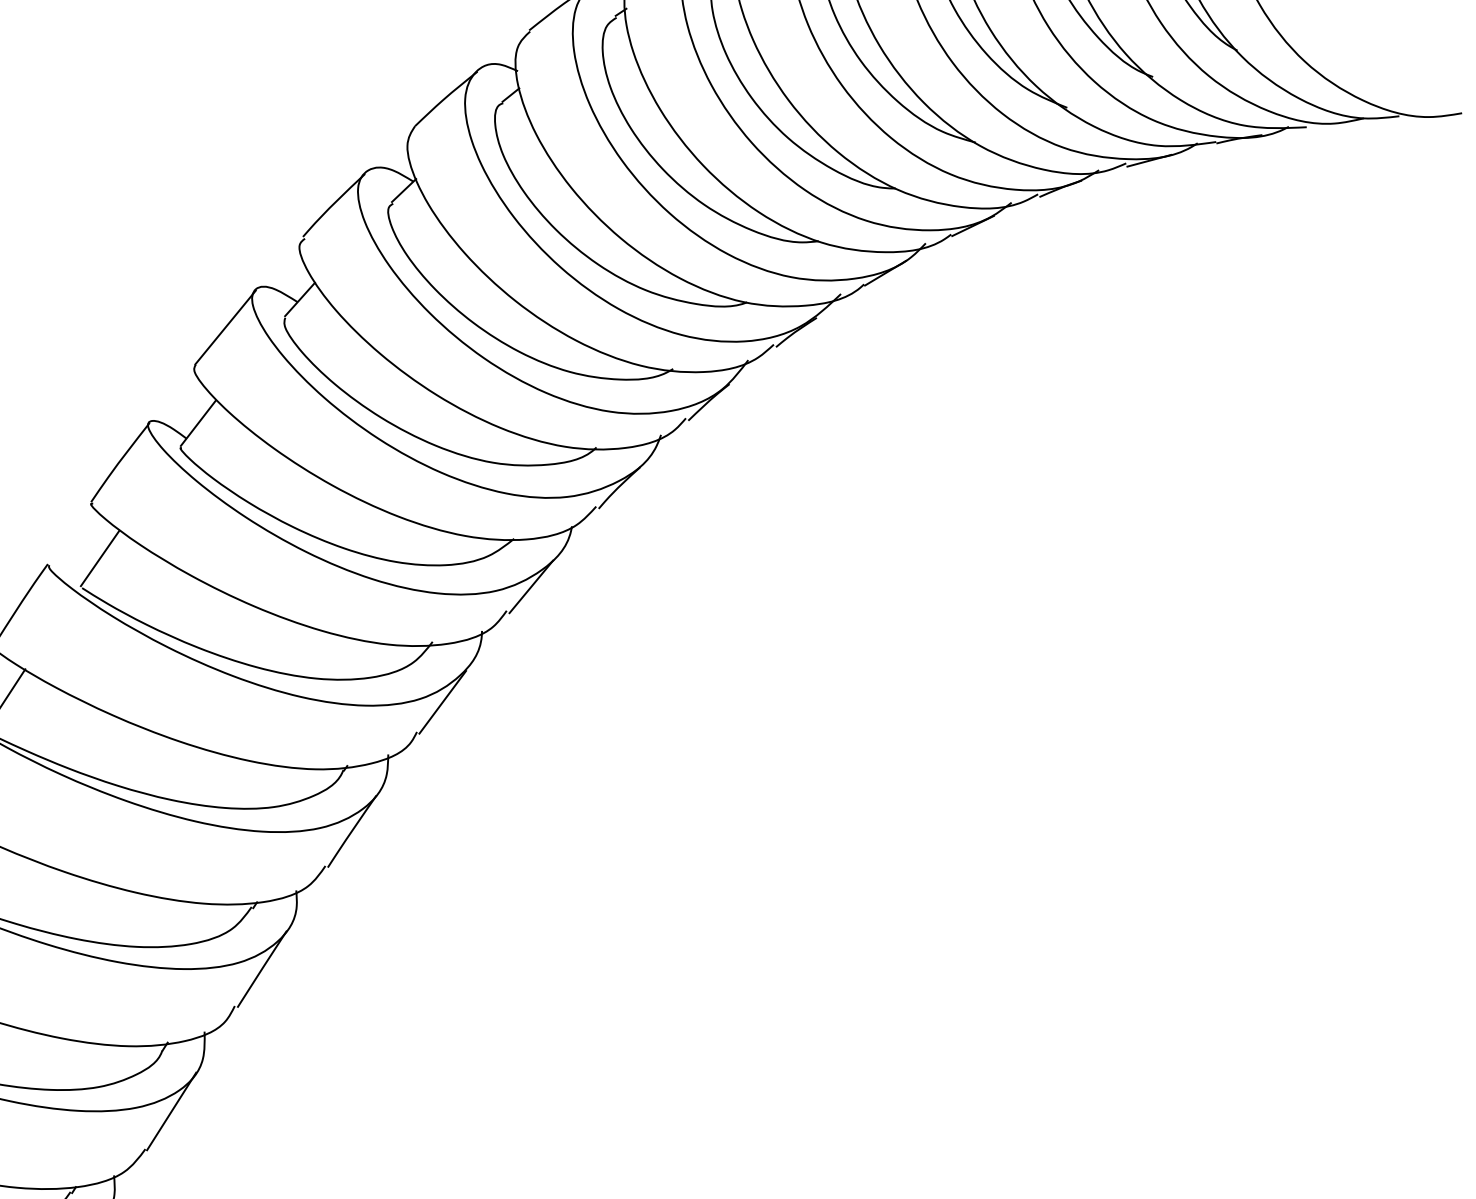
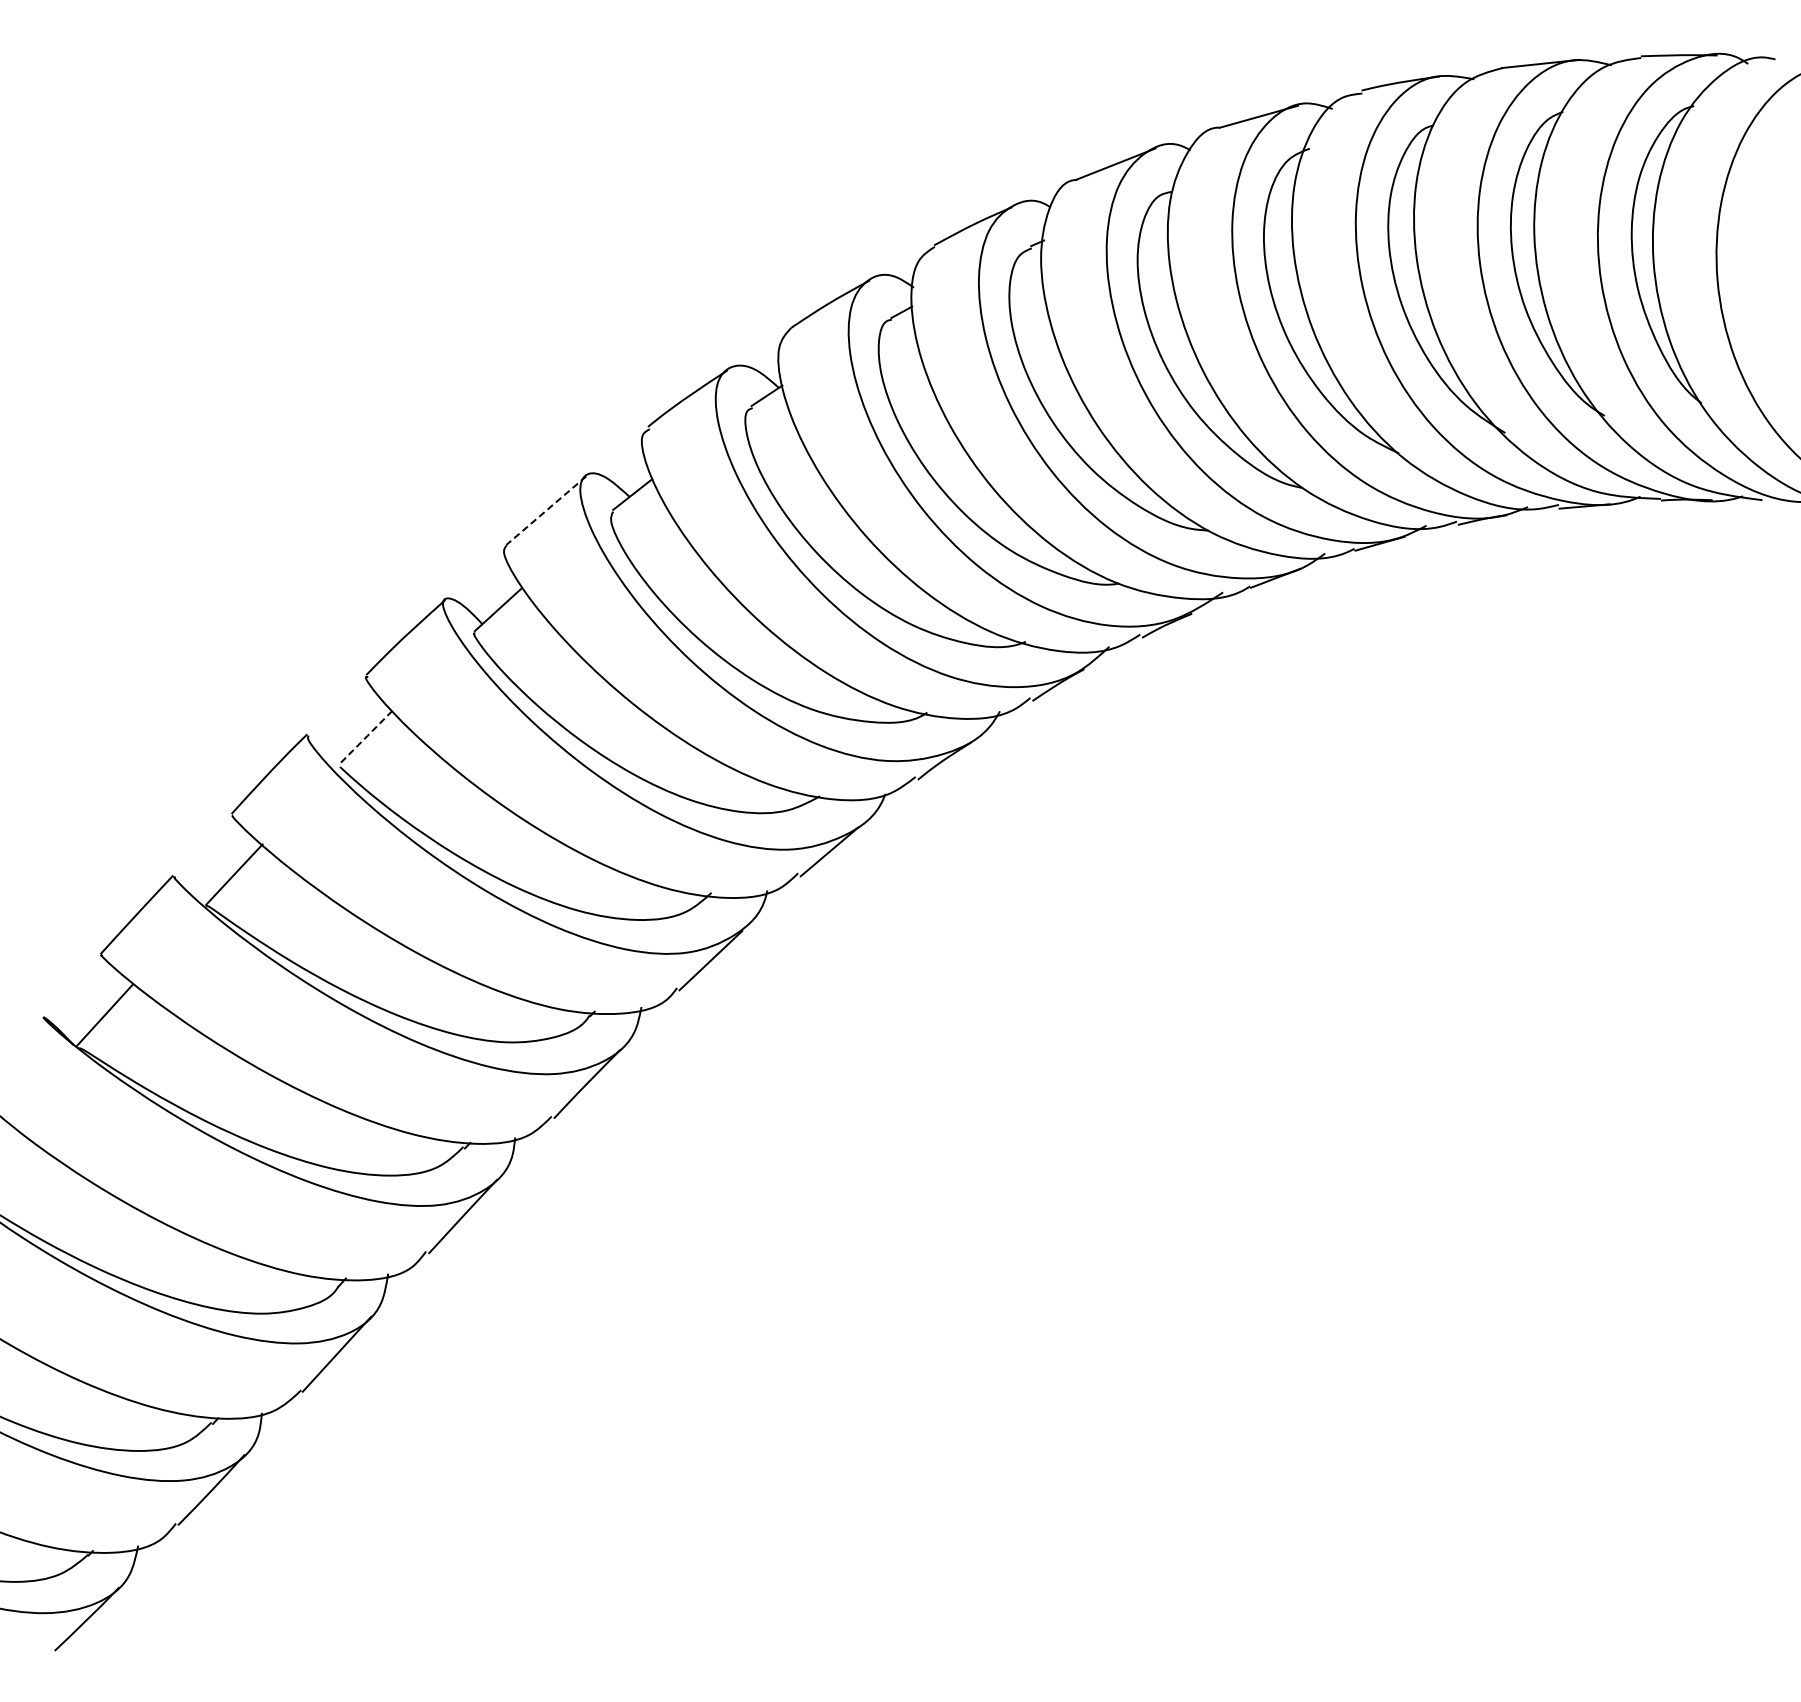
line: (225, 327) -> (546, 510), solid -> dashed
line: (100, 557) -> (365, 737), solid -> dashed

